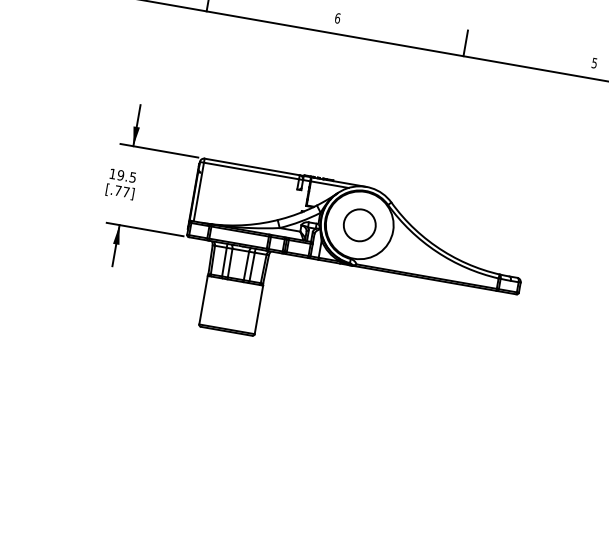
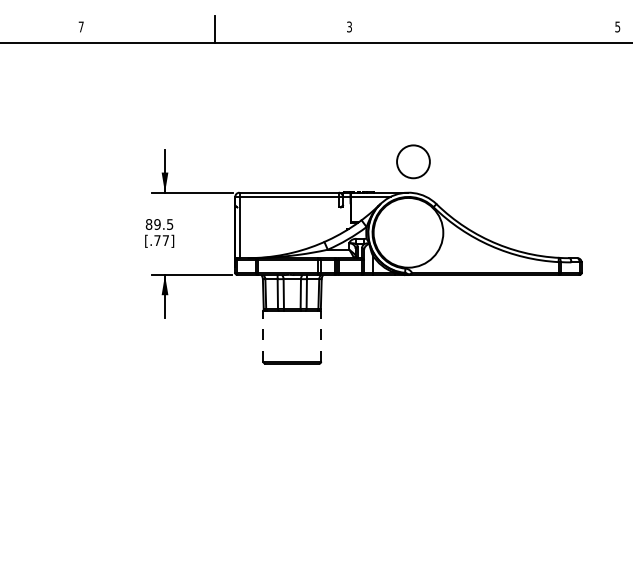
text: (337, 17) -> (349, 26), 6 -> 3
line: (465, 43) -> (483, 29), removed
text: (112, 173) -> (148, 224), 19.5 -> 89.5
circle: (359, 225) -> (413, 161), moved
line: (203, 299) -> (263, 335), solid -> dashed
line: (259, 309) -> (321, 335), solid -> dashed

